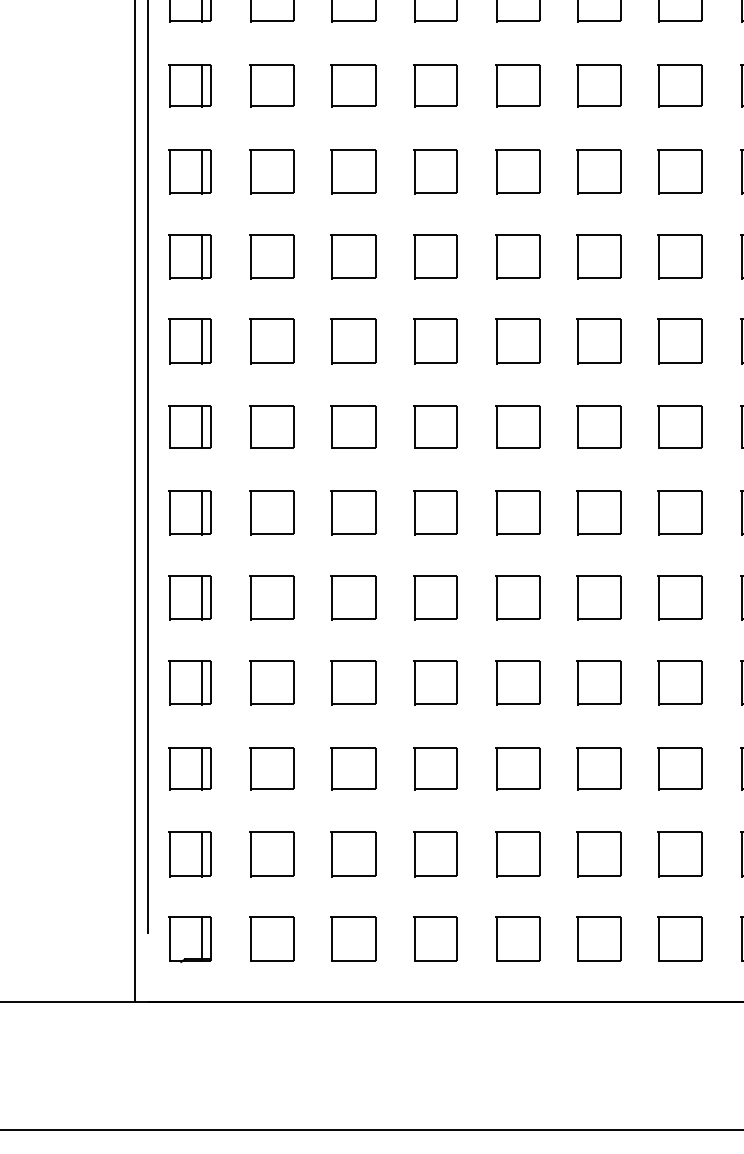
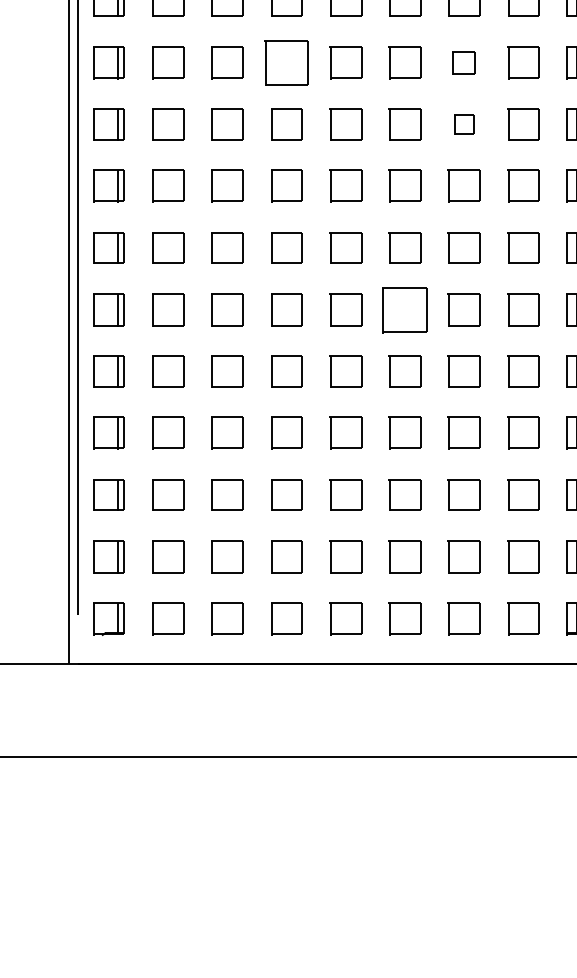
part: (435, 170) -> (286, 62), size x1.4
part: (679, 170) -> (463, 62), size x0.7
part: (679, 256) -> (463, 124), size x0.6
part: (598, 512) -> (404, 309), size x1.4

